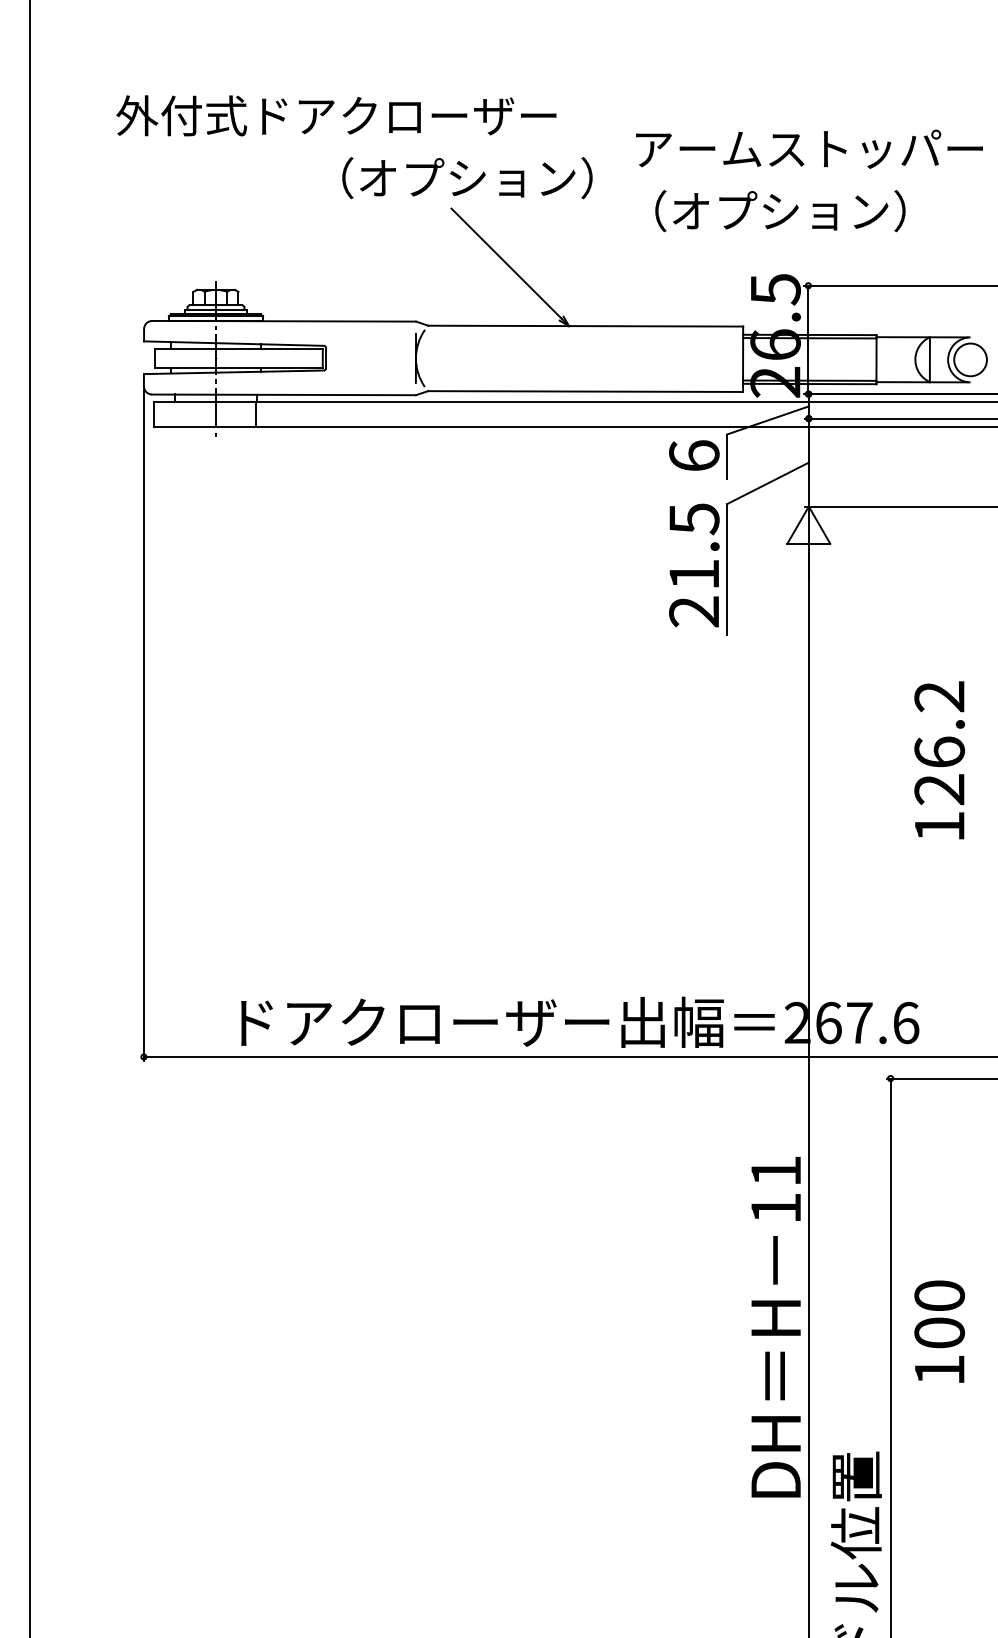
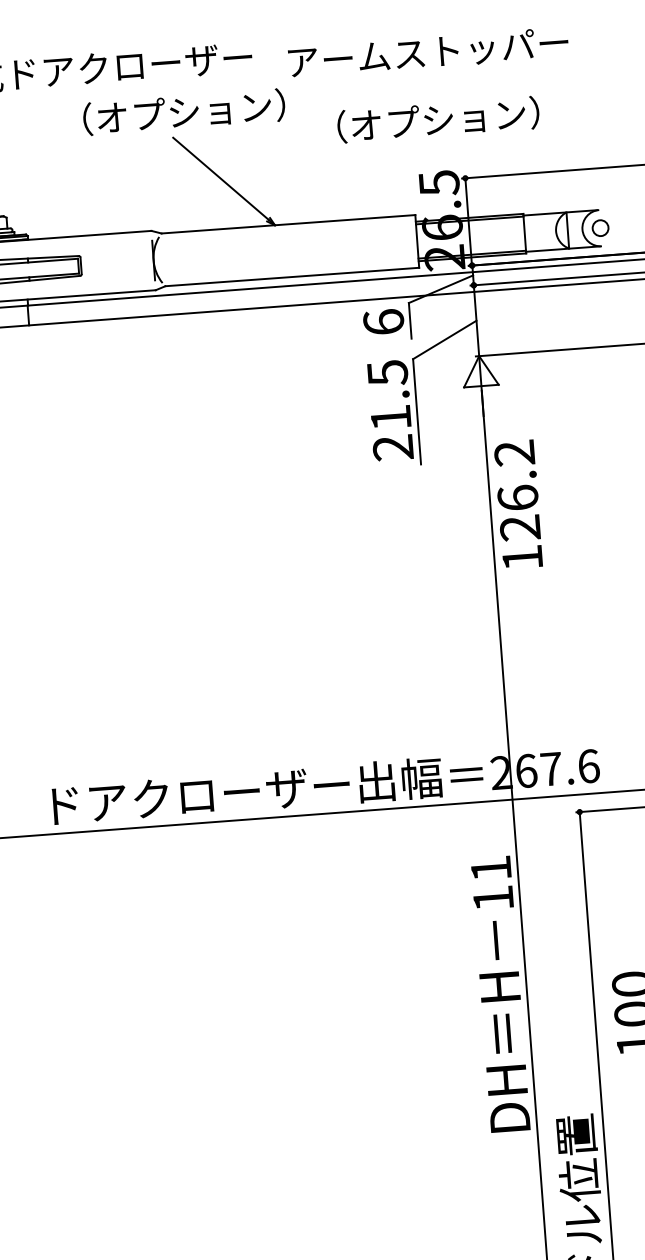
text: (809, 148) -> (428, 51), moved
circle: (970, 359) -> (600, 227), size x0.6
text: (939, 760) -> (518, 504), moved
text: (775, 1327) -> (500, 994), moved

